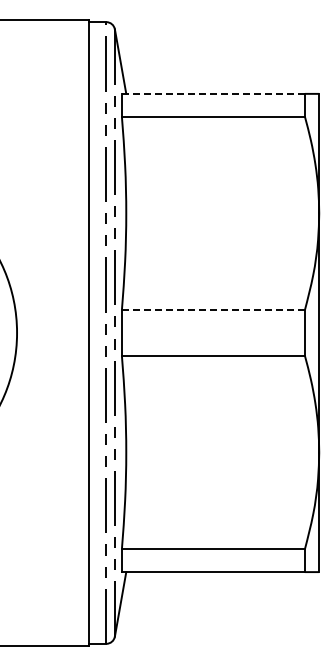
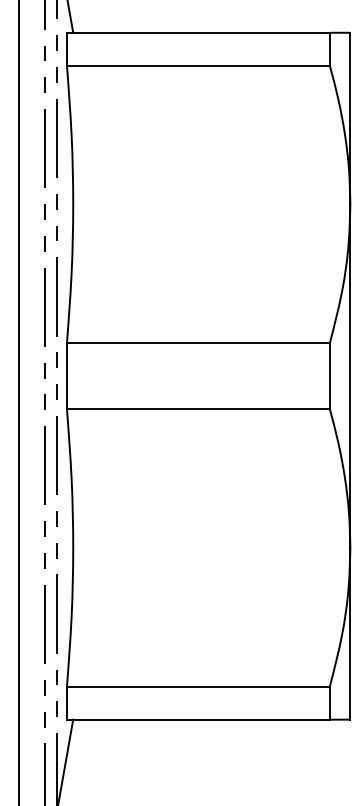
line: (213, 93) -> (198, 32), dashed -> solid
line: (213, 310) -> (198, 343), dashed -> solid

